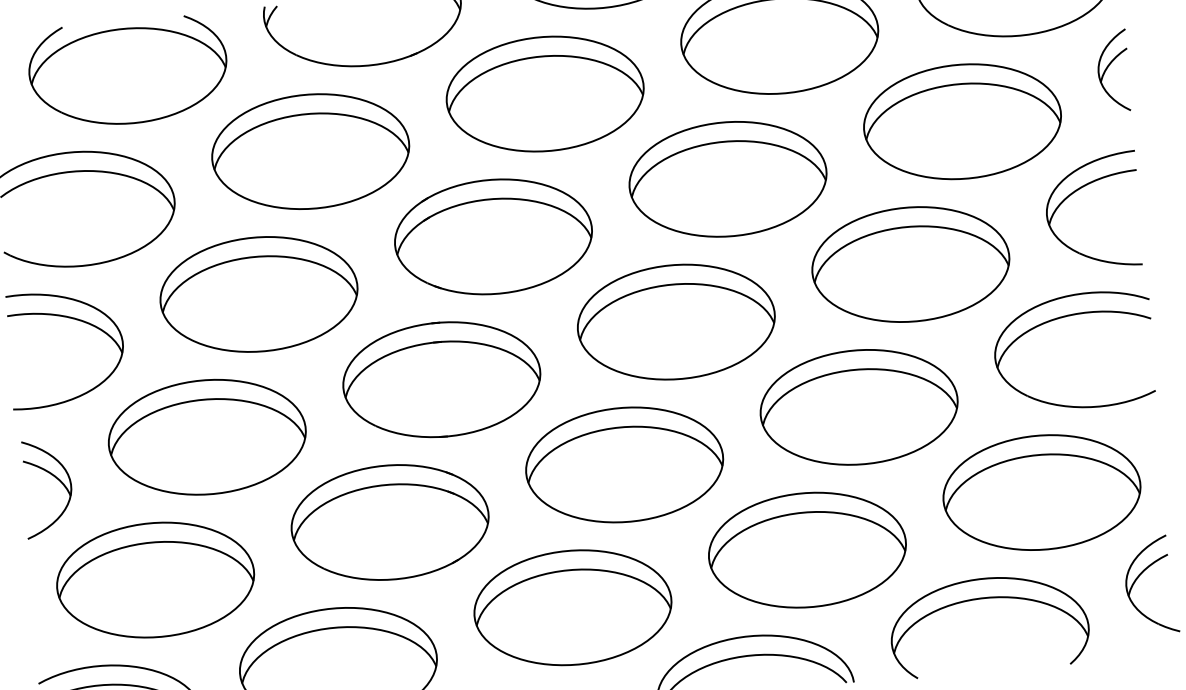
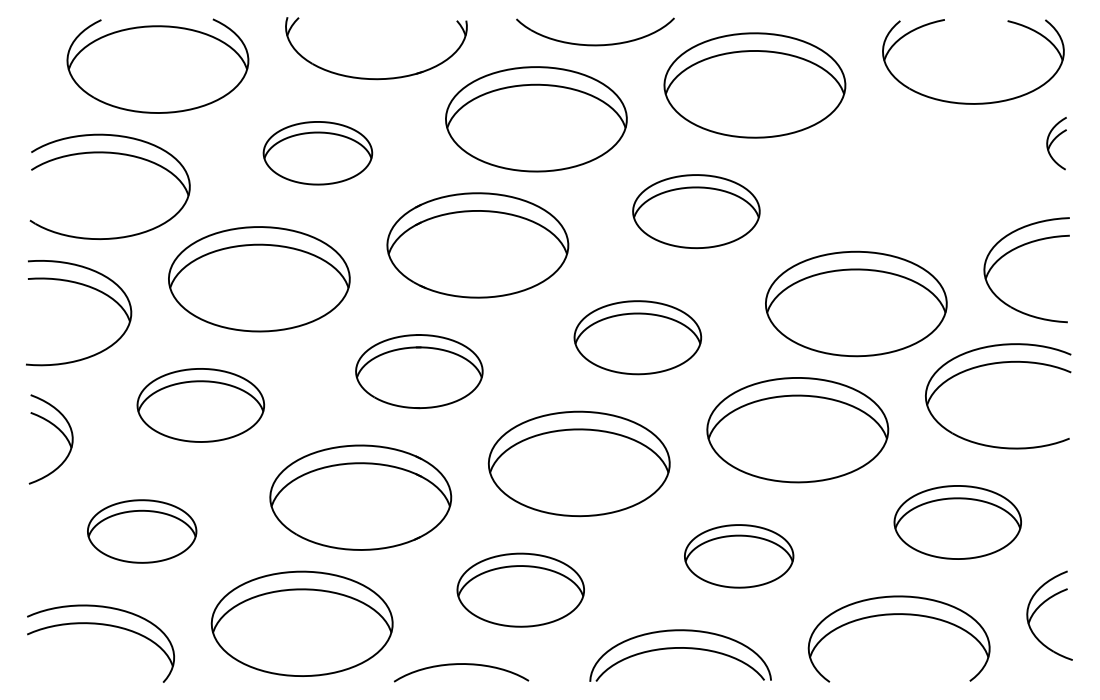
part: (1113, 70) -> (1056, 143), size x0.7
part: (962, 121) -> (914, 177), removed
part: (310, 152) -> (317, 153), size x0.6
part: (728, 179) -> (696, 211), size x0.7
part: (675, 321) -> (637, 337), size x0.7
part: (442, 379) -> (419, 371), size x0.7
part: (206, 437) -> (200, 405), size x0.7
part: (1041, 492) -> (957, 522), size x0.7
part: (806, 550) -> (738, 556), size x0.6
part: (154, 580) -> (141, 531), size x0.6
part: (572, 608) -> (520, 590), size x0.7

